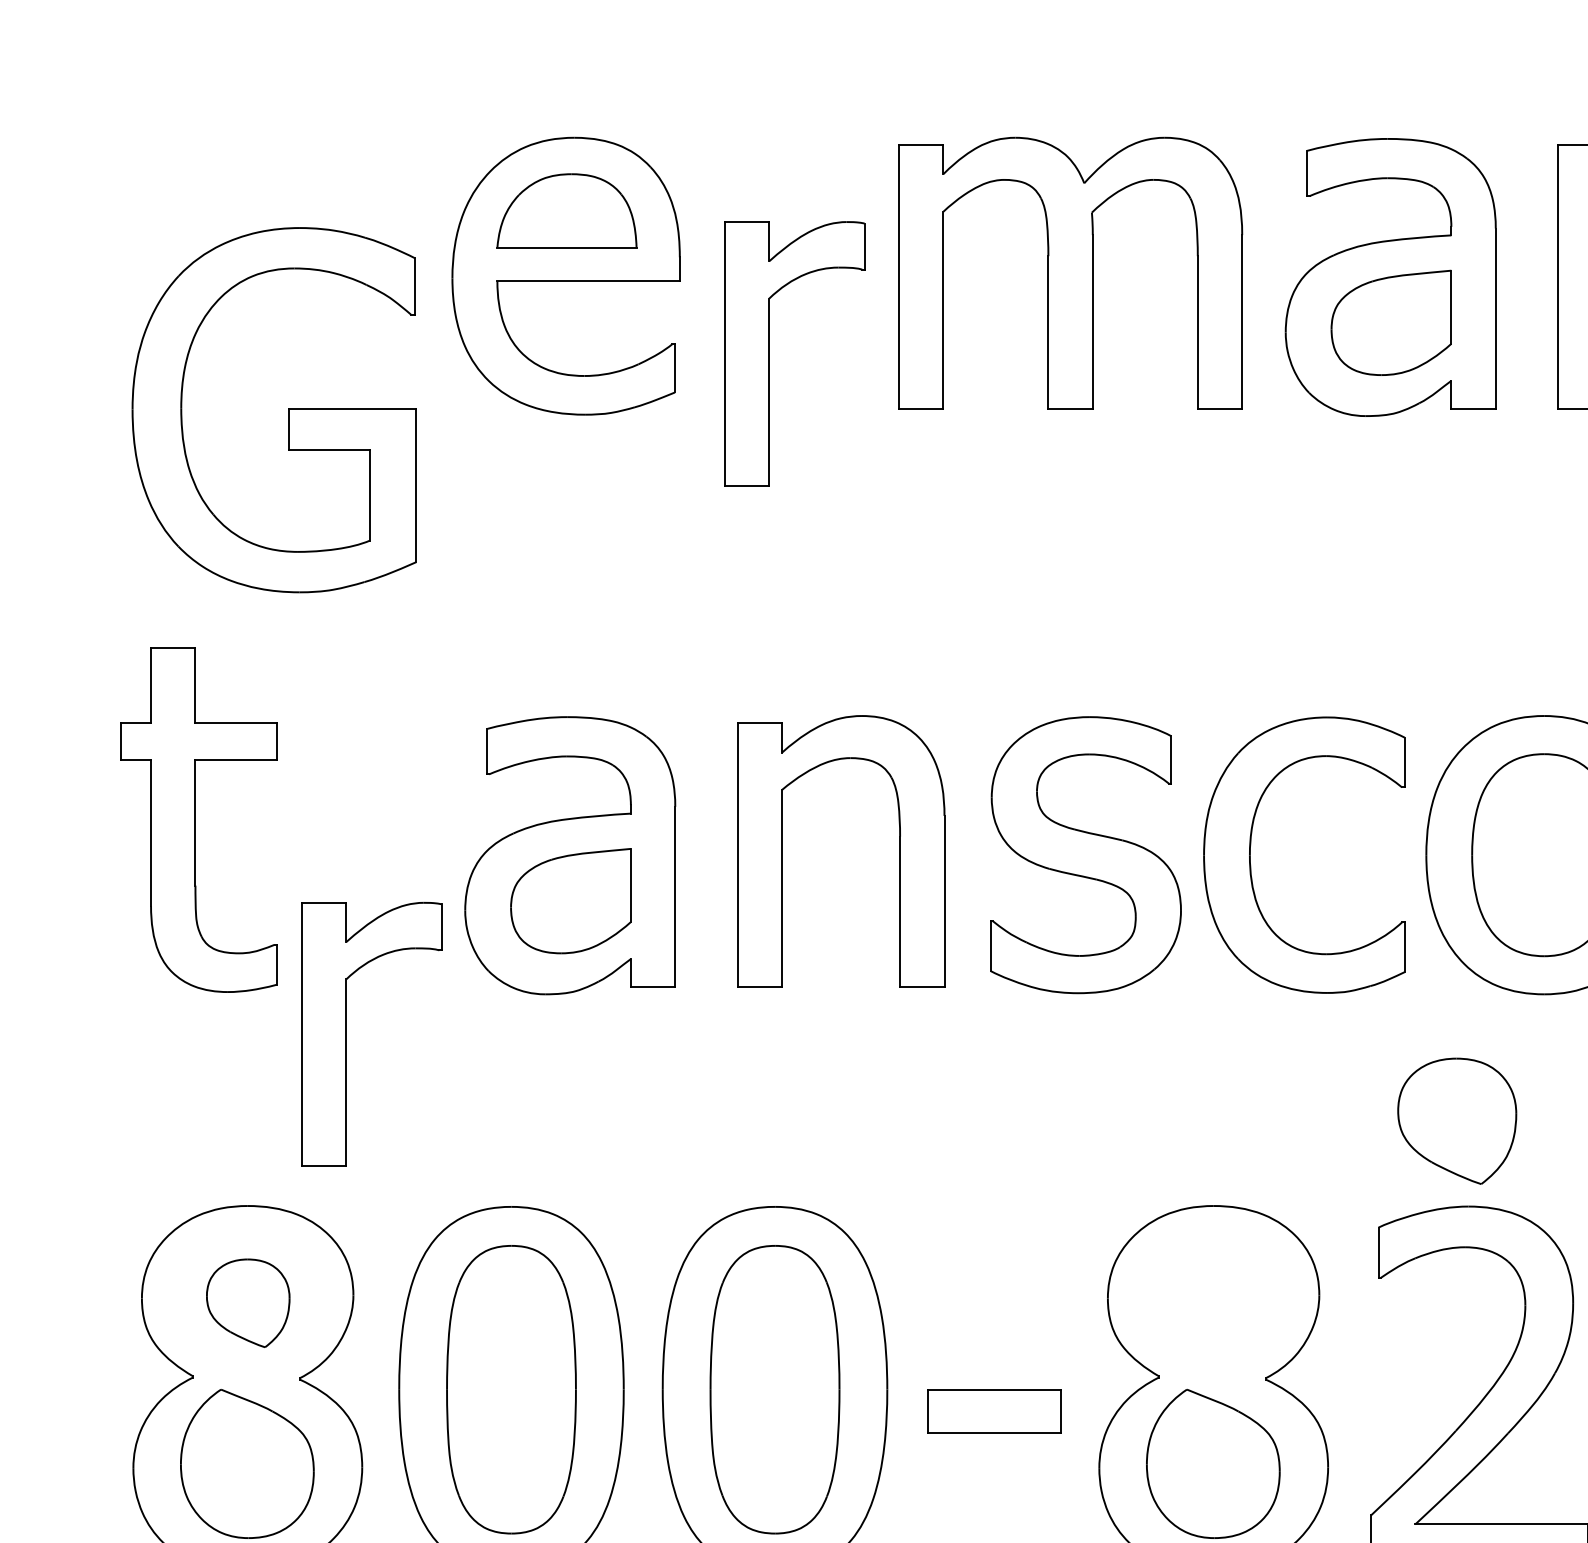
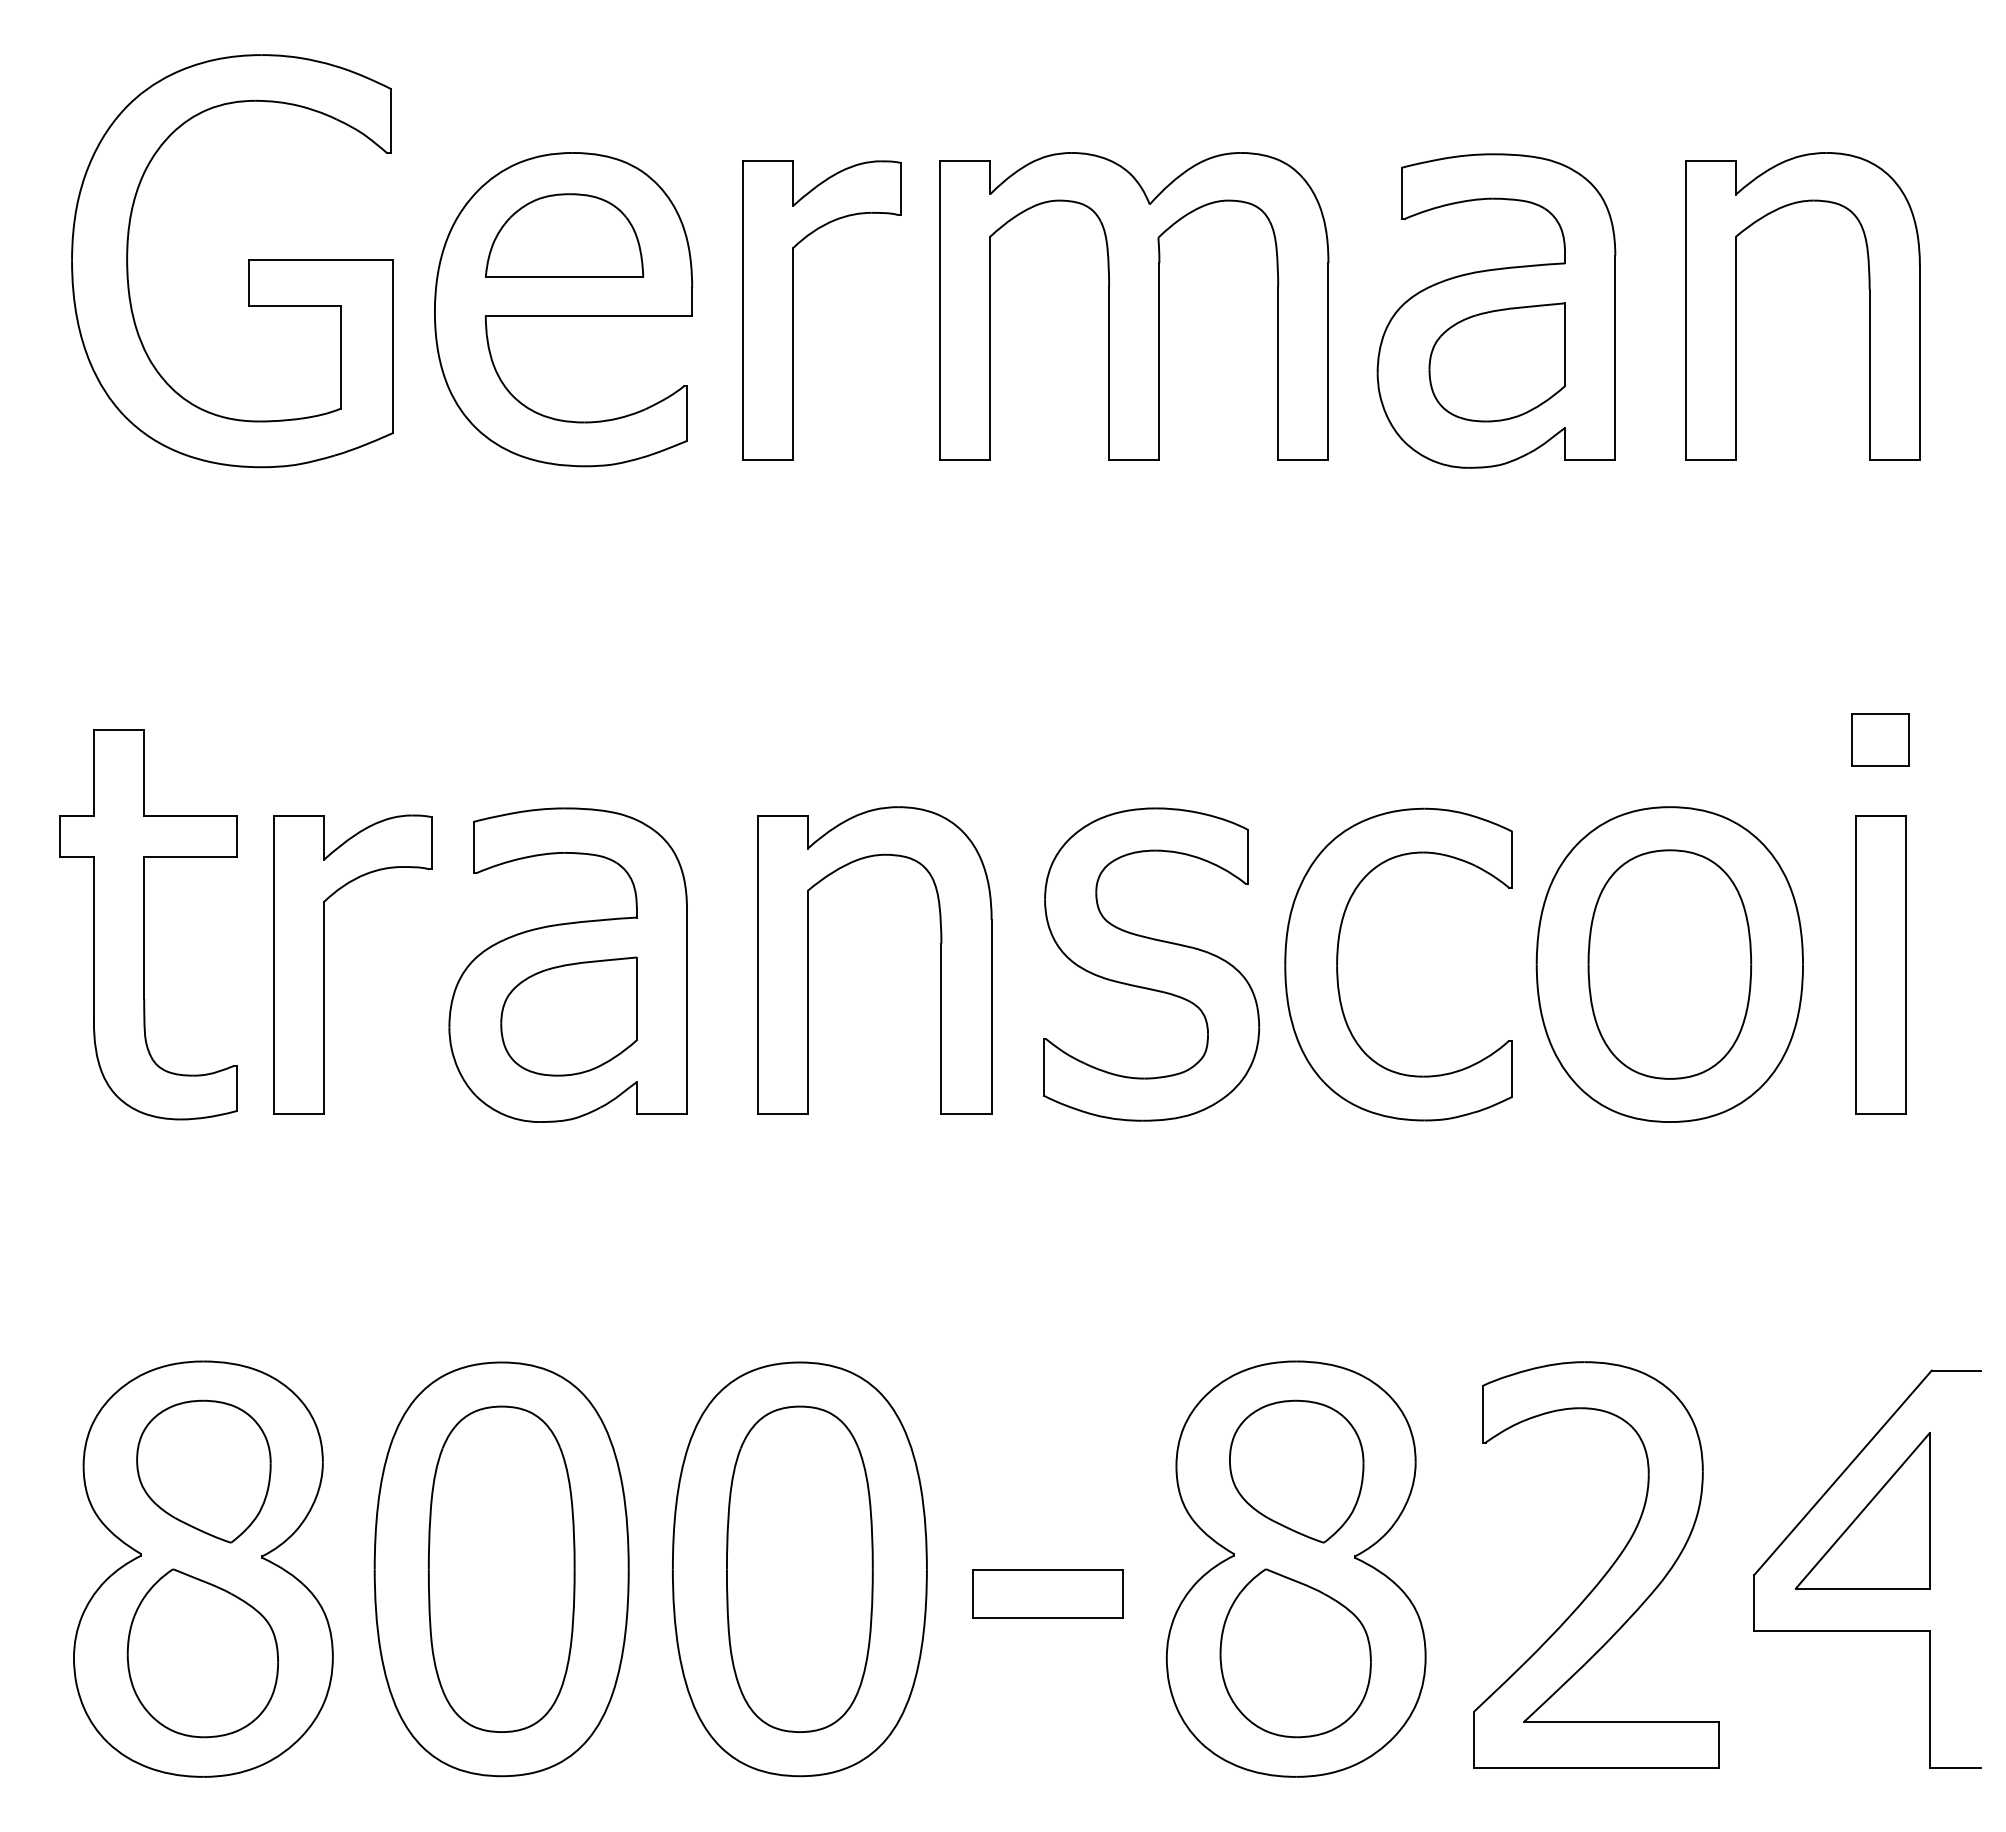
part: (769, 353) -> (793, 310), moved
part: (288, 410) -> (248, 261), moved
part: (346, 1034) -> (324, 964), moved
part: (1457, 1121) -> (1296, 1471), moved
part: (247, 1303) -> (203, 1471), size x1.43

